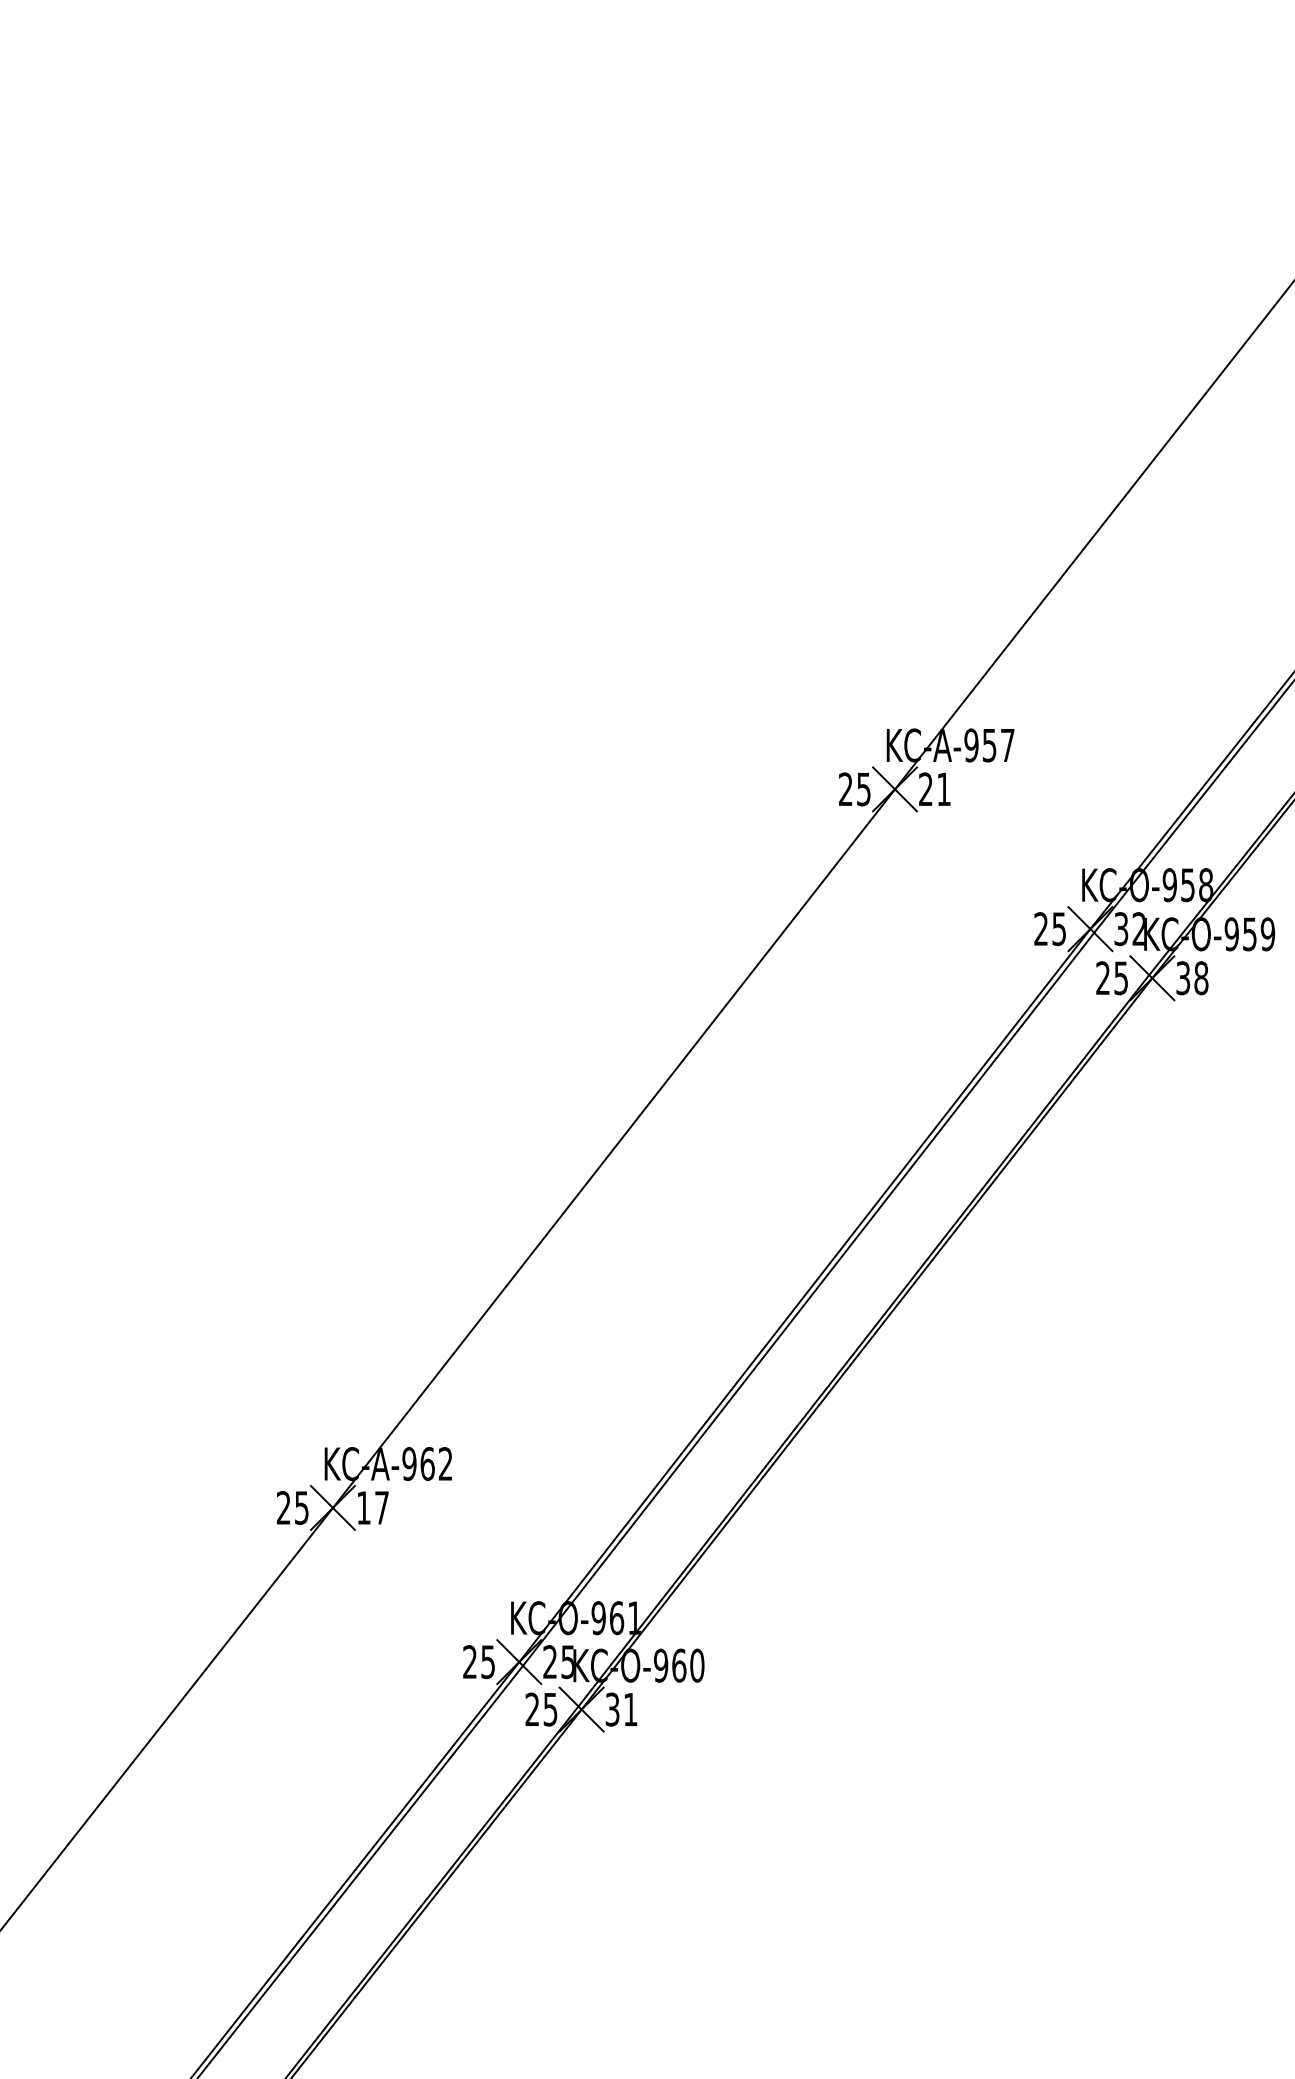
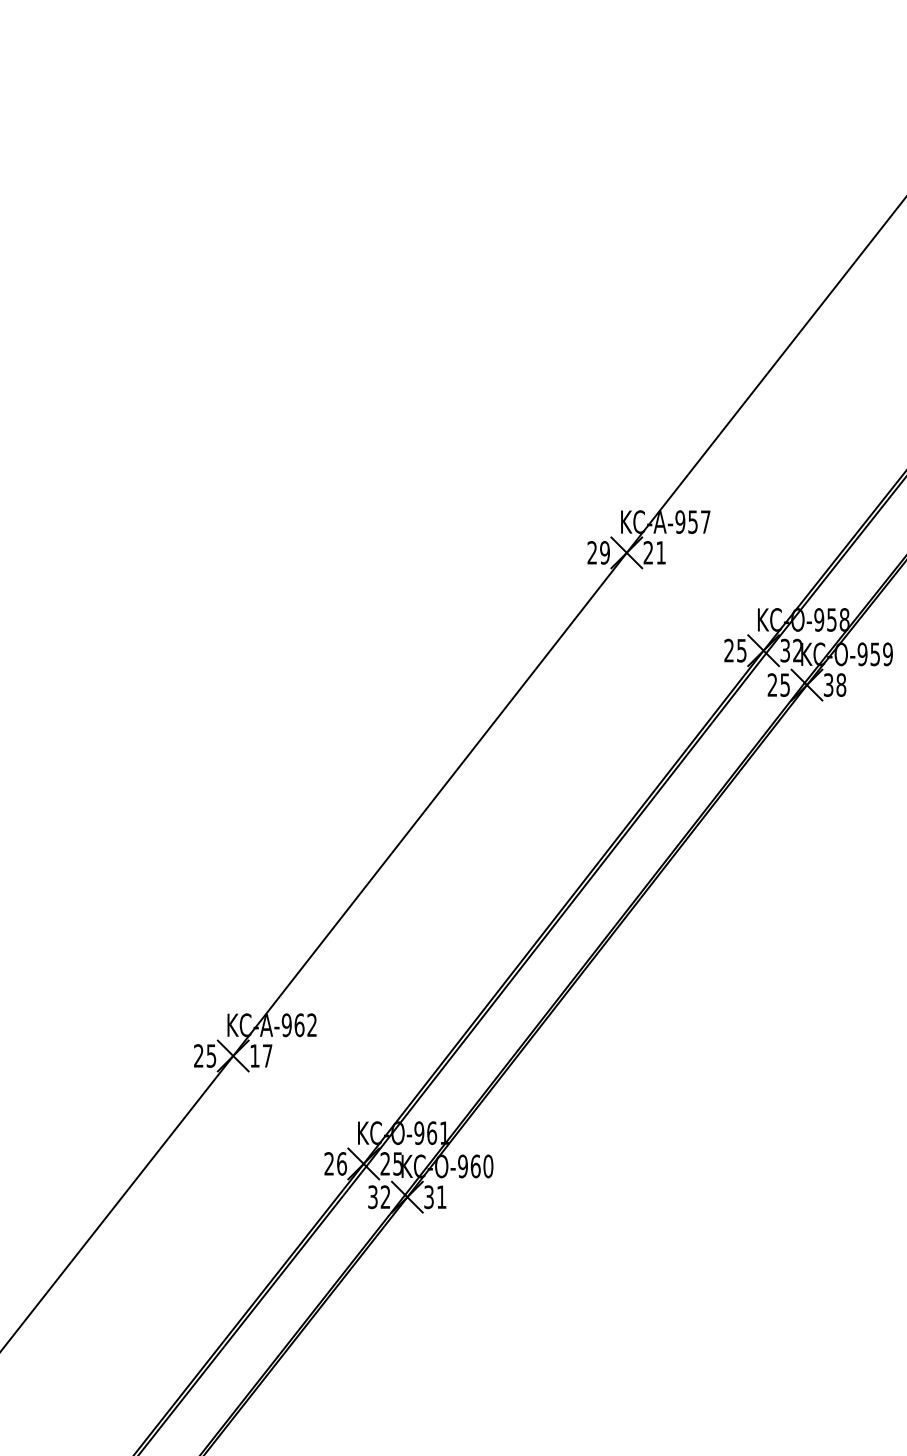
text: (863, 788) -> (604, 552), 25 -> 29
text: (487, 1661) -> (341, 1163), 25 -> 26
text: (541, 1710) -> (379, 1197), 25 -> 32

